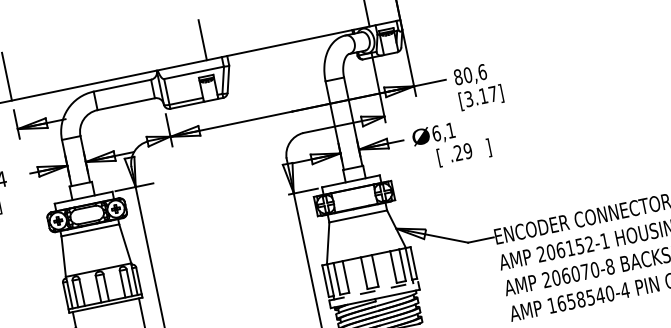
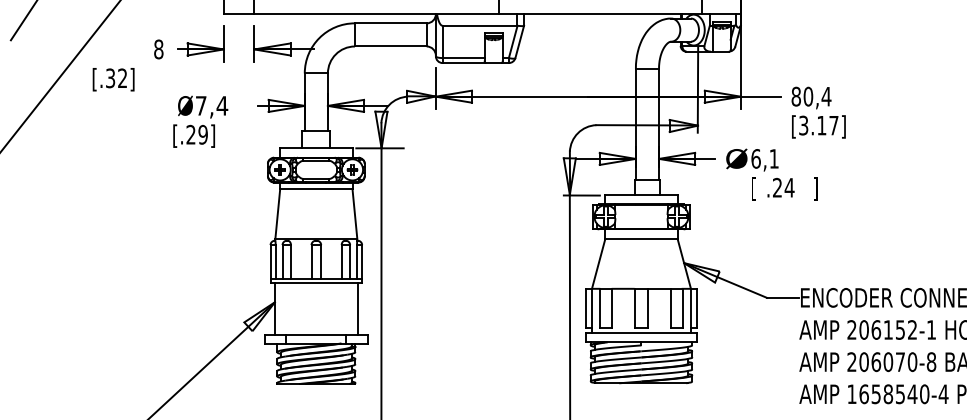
text: (482, 72) -> (826, 96), 80,6 -> 80,4
text: (467, 150) -> (789, 187), .29 -> .24
line: (373, 291) -> (641, 332), dashed -> solid

